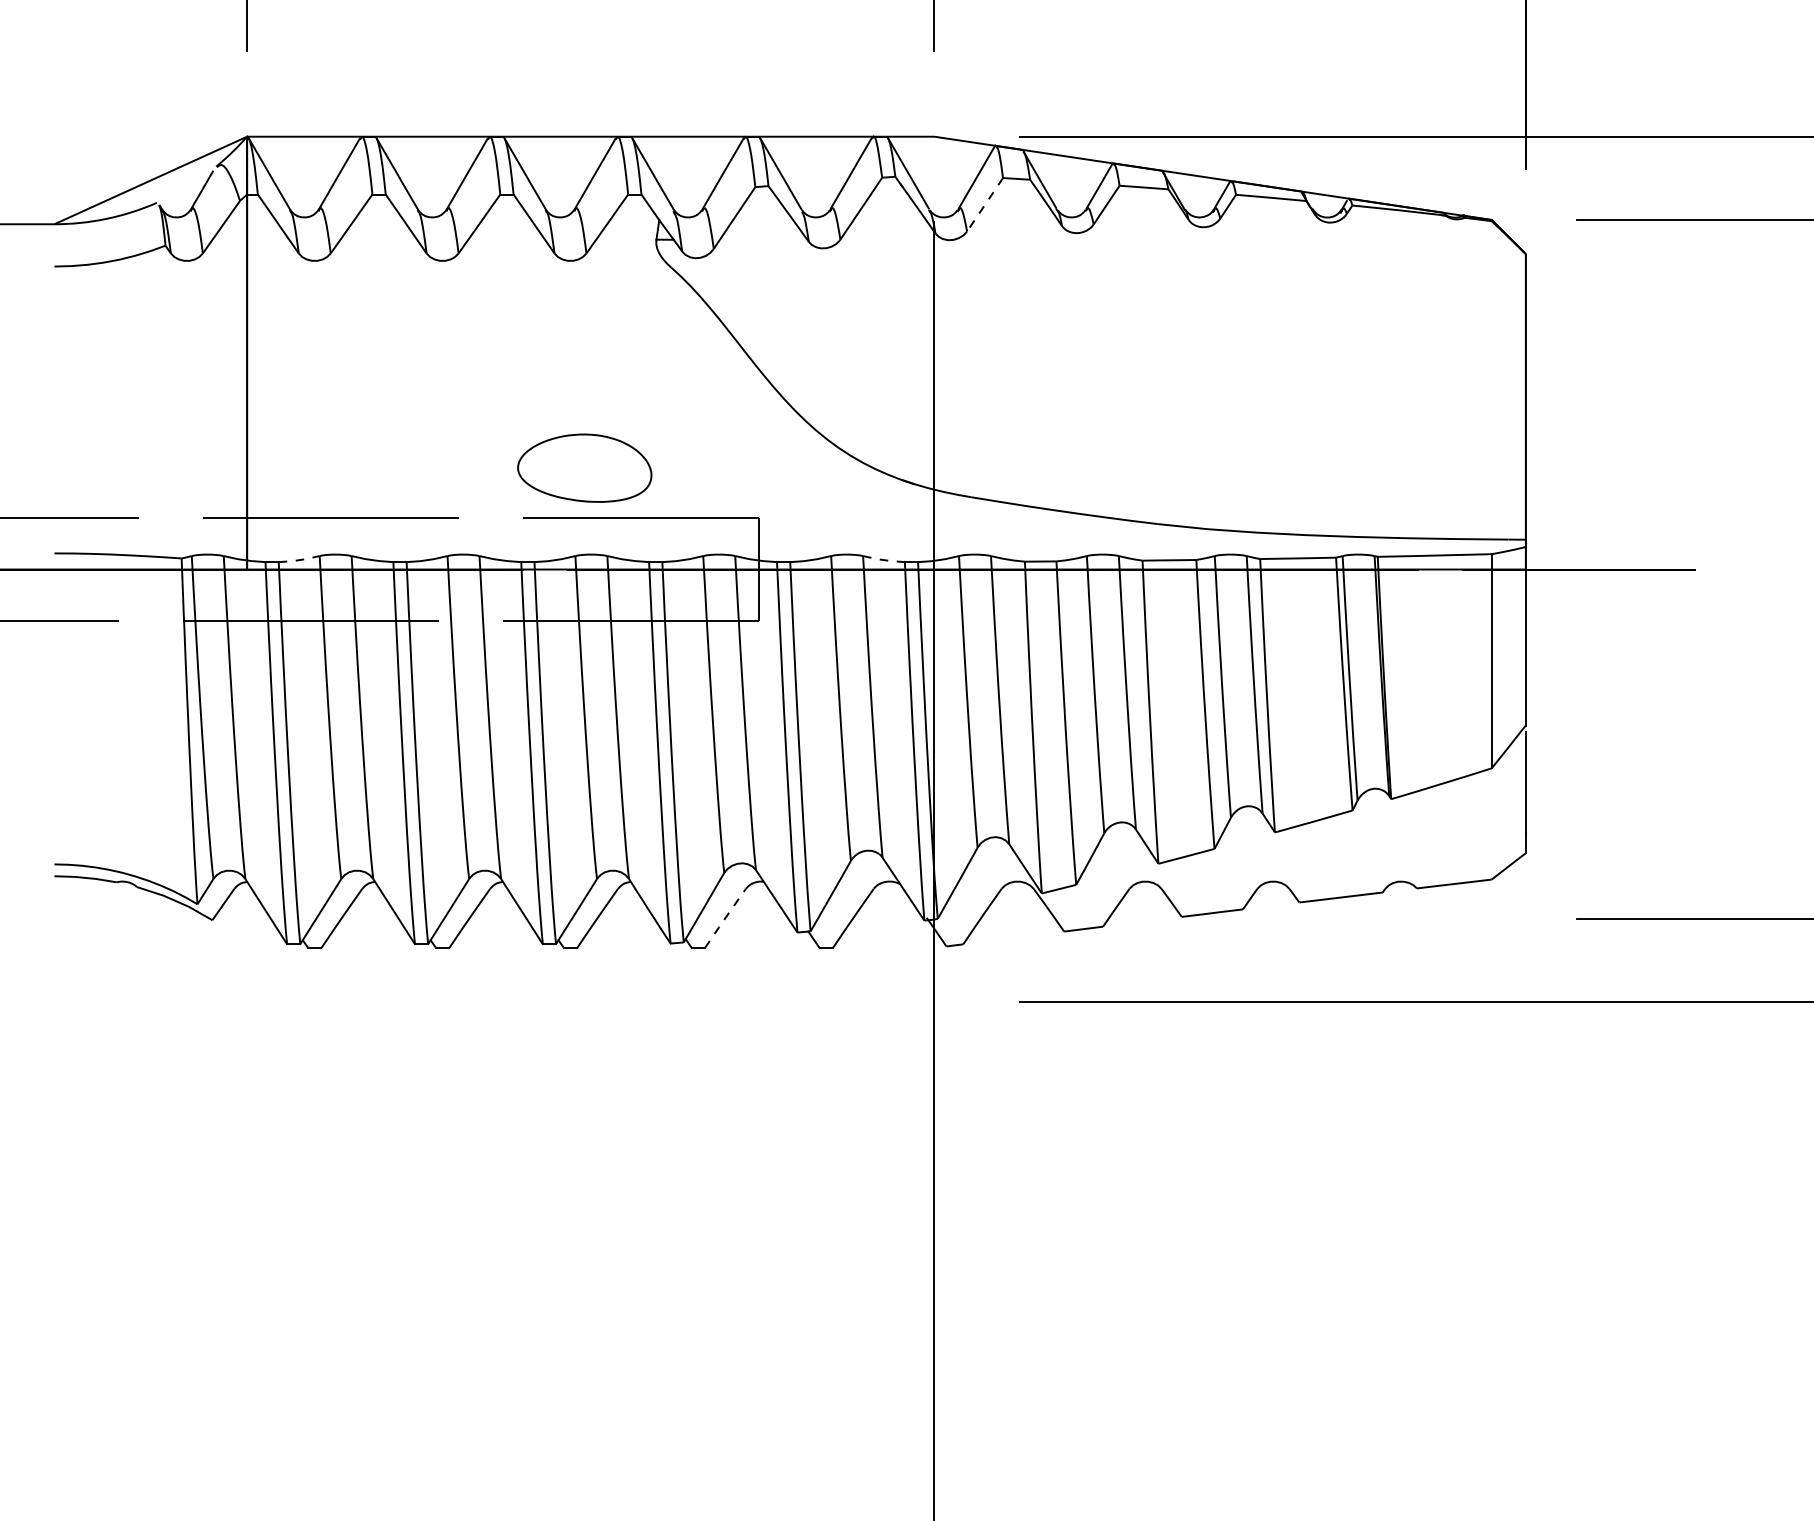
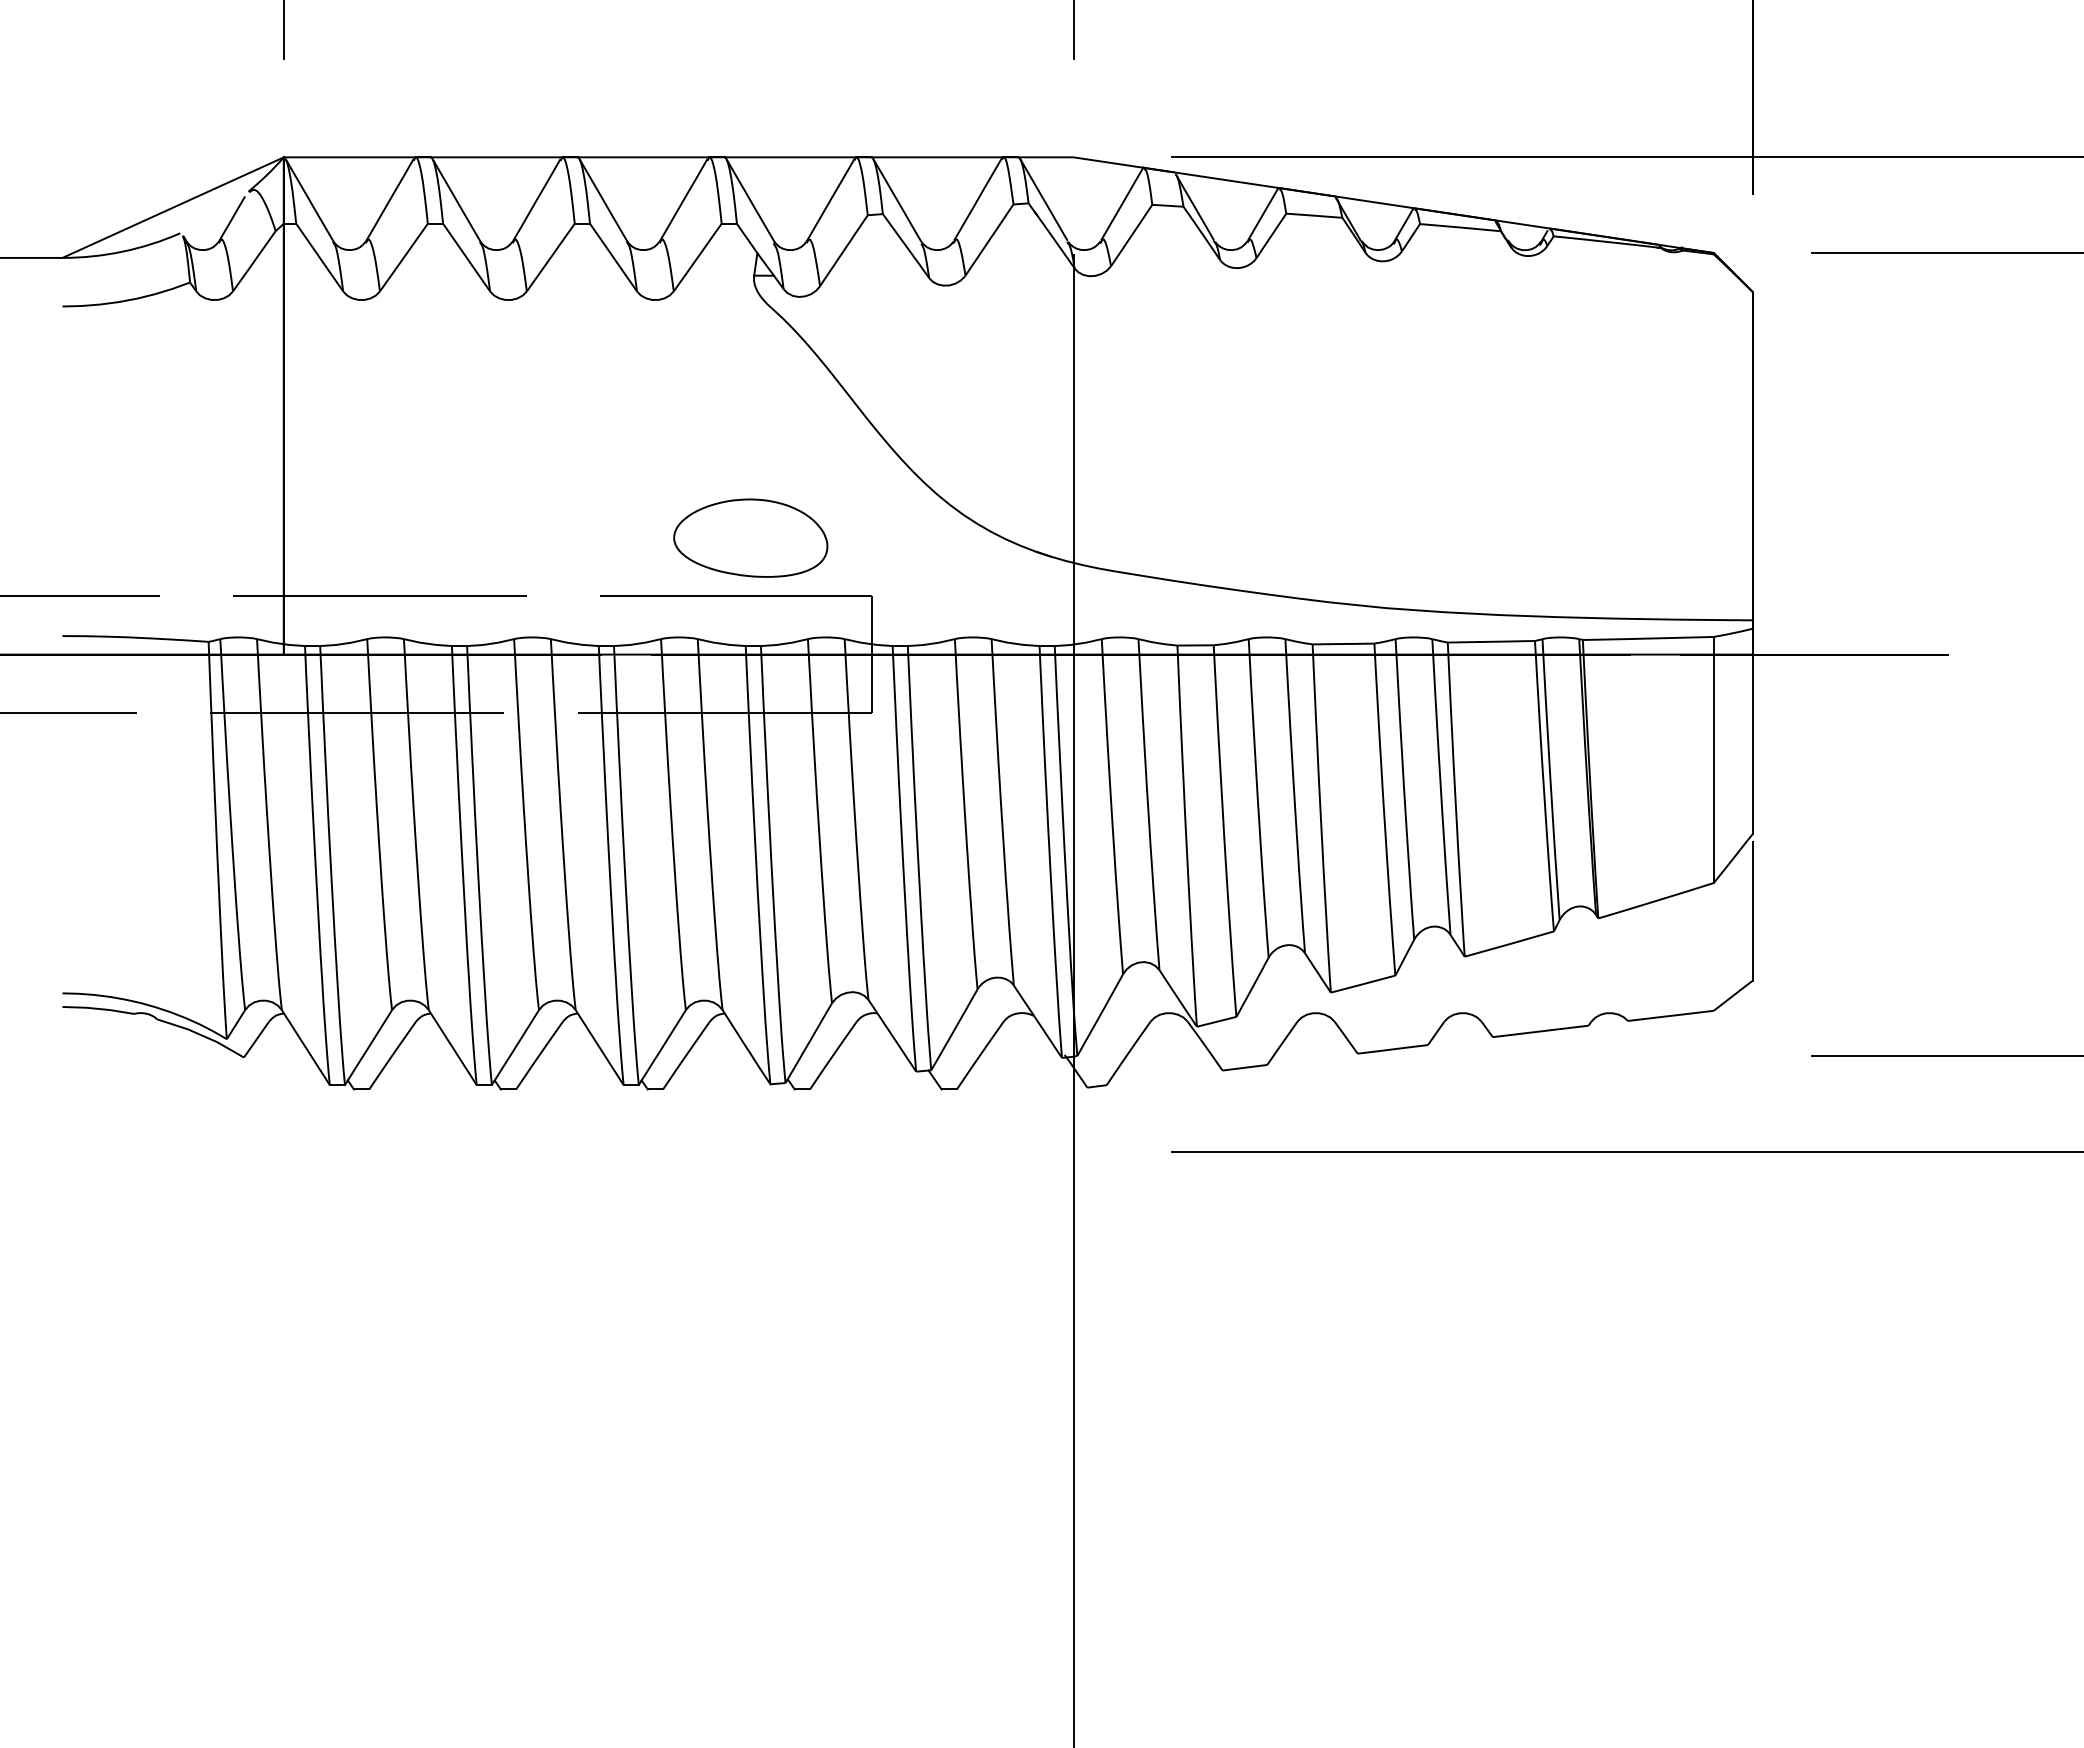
line: (985, 203) -> (1132, 234), dashed -> solid
part: (584, 467) -> (750, 537), moved
line: (299, 559) -> (343, 643), dashed -> solid
line: (884, 559) -> (1016, 643), dashed -> solid
line: (725, 918) -> (833, 1055), dashed -> solid

